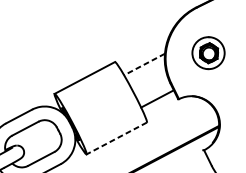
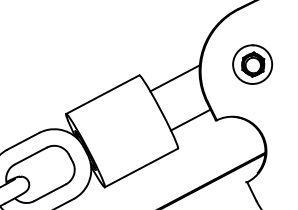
line: (144, 64) -> (175, 78), dashed -> solid
line: (116, 138) -> (141, 168), dashed -> solid

